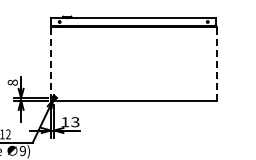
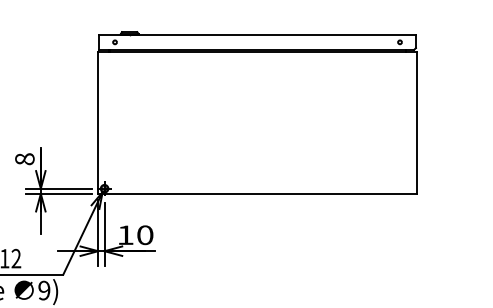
line: (50, 63) -> (97, 122), dashed -> solid
line: (216, 63) -> (416, 122), dashed -> solid
text: (75, 122) -> (145, 235), 13 -> 10

